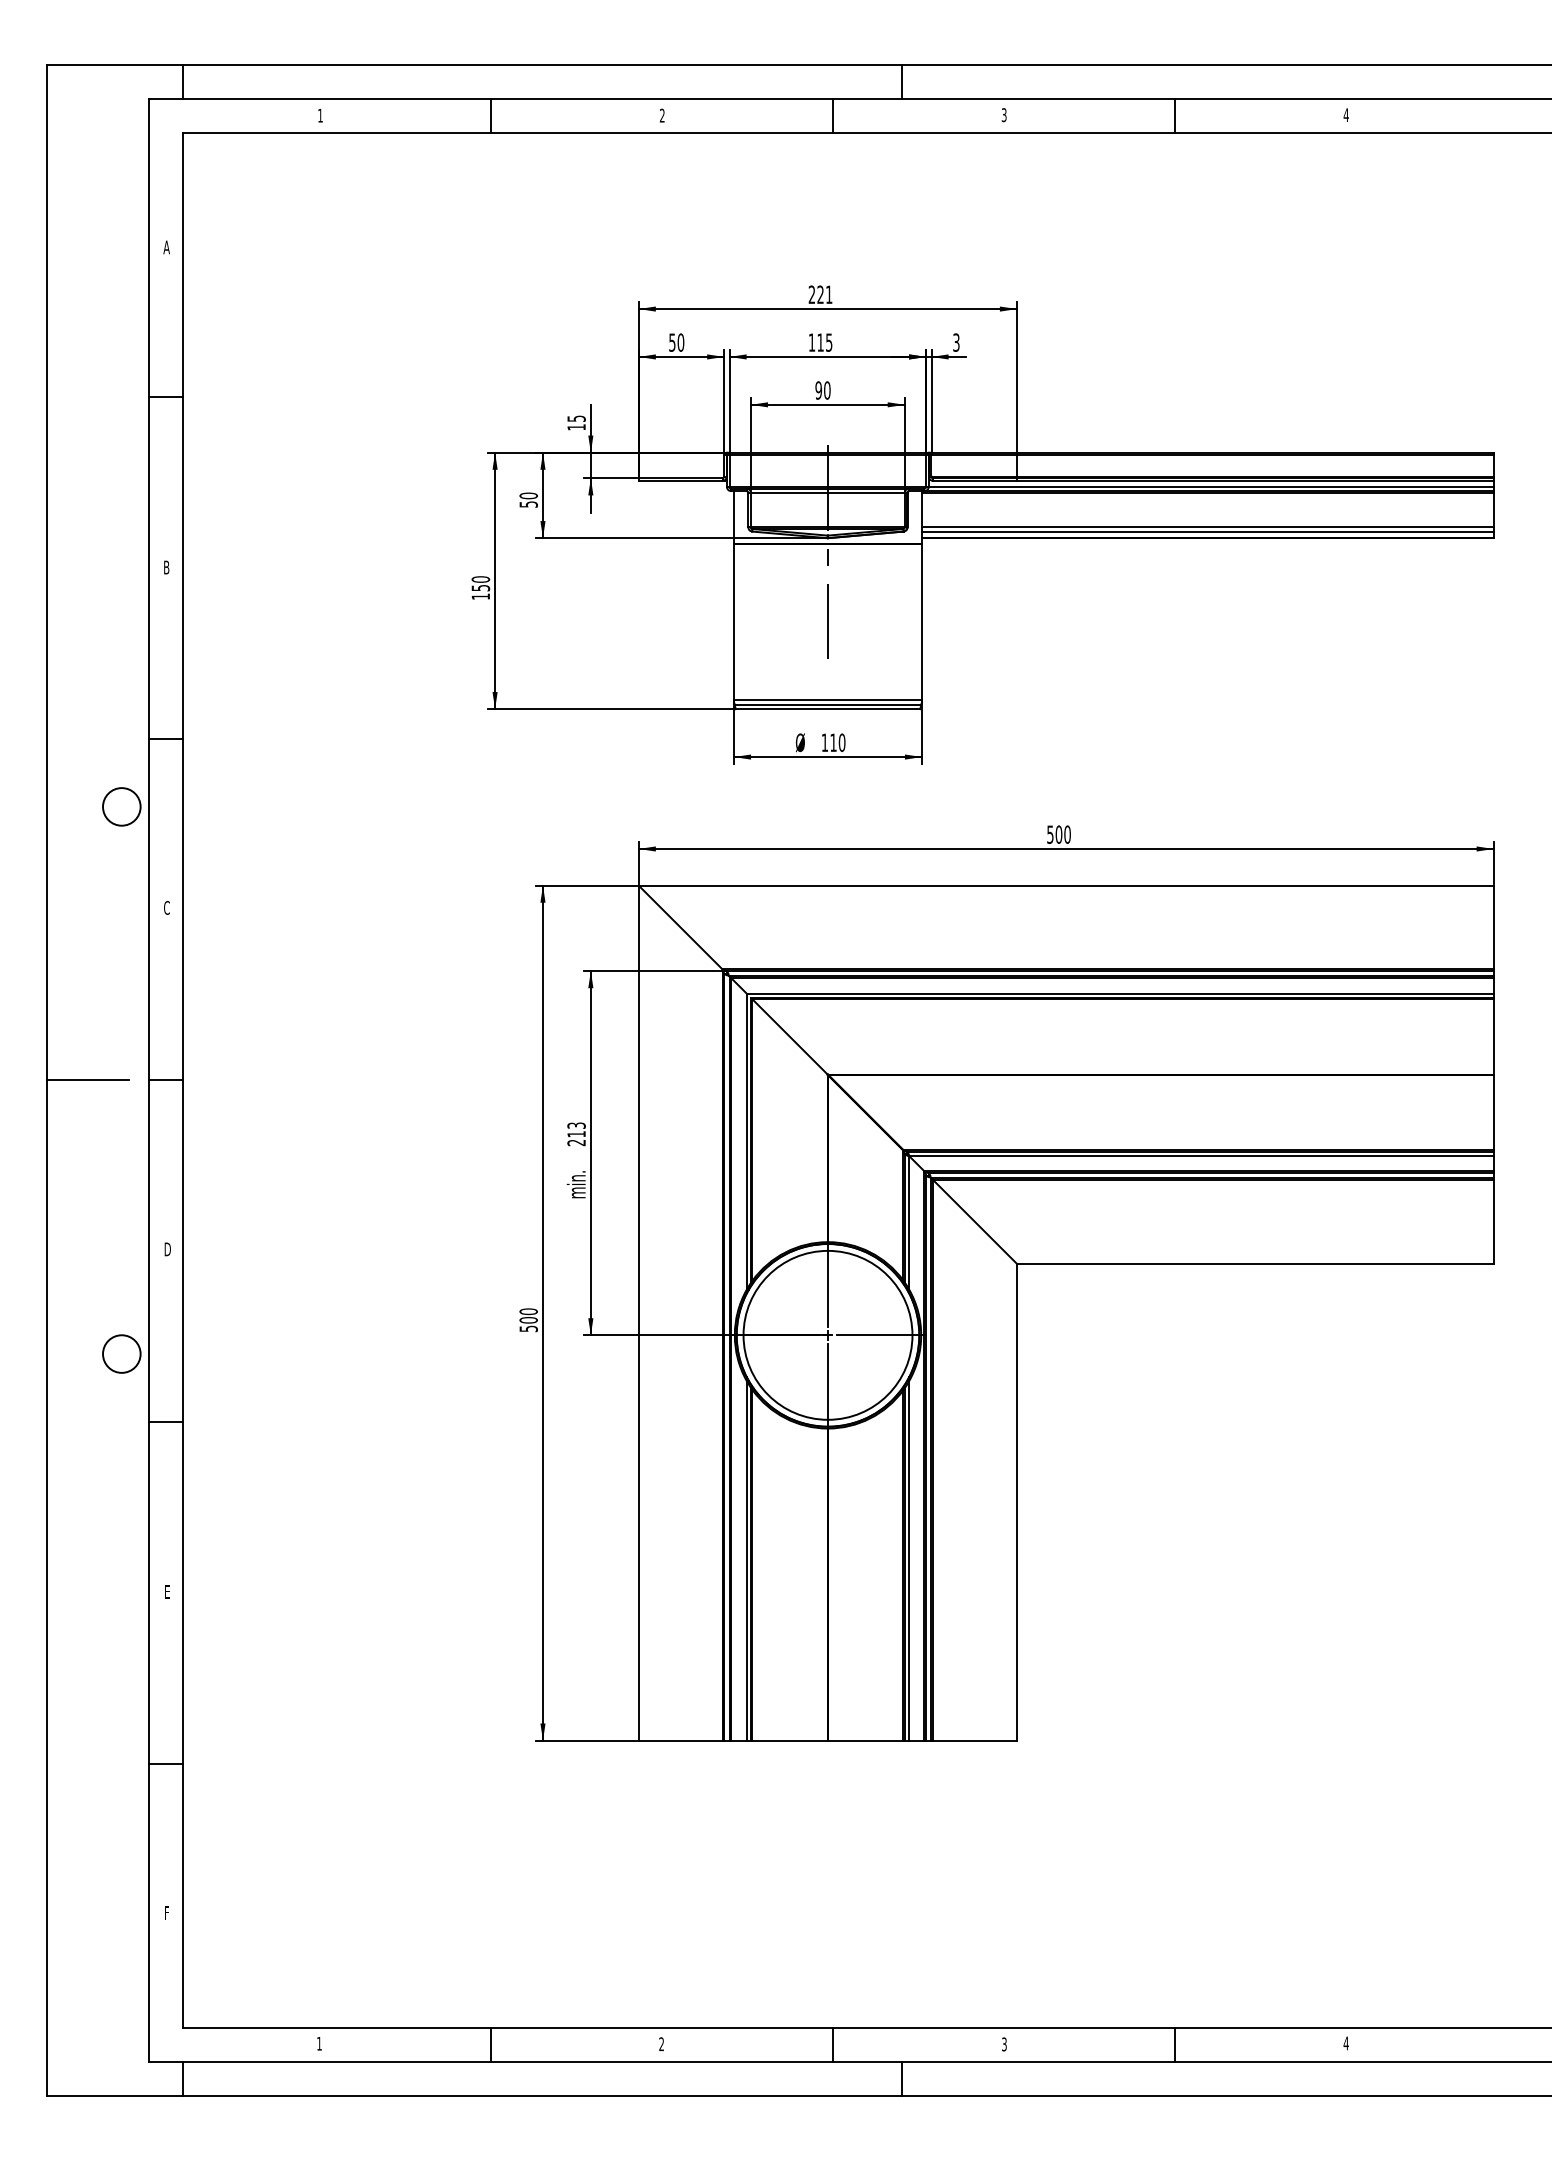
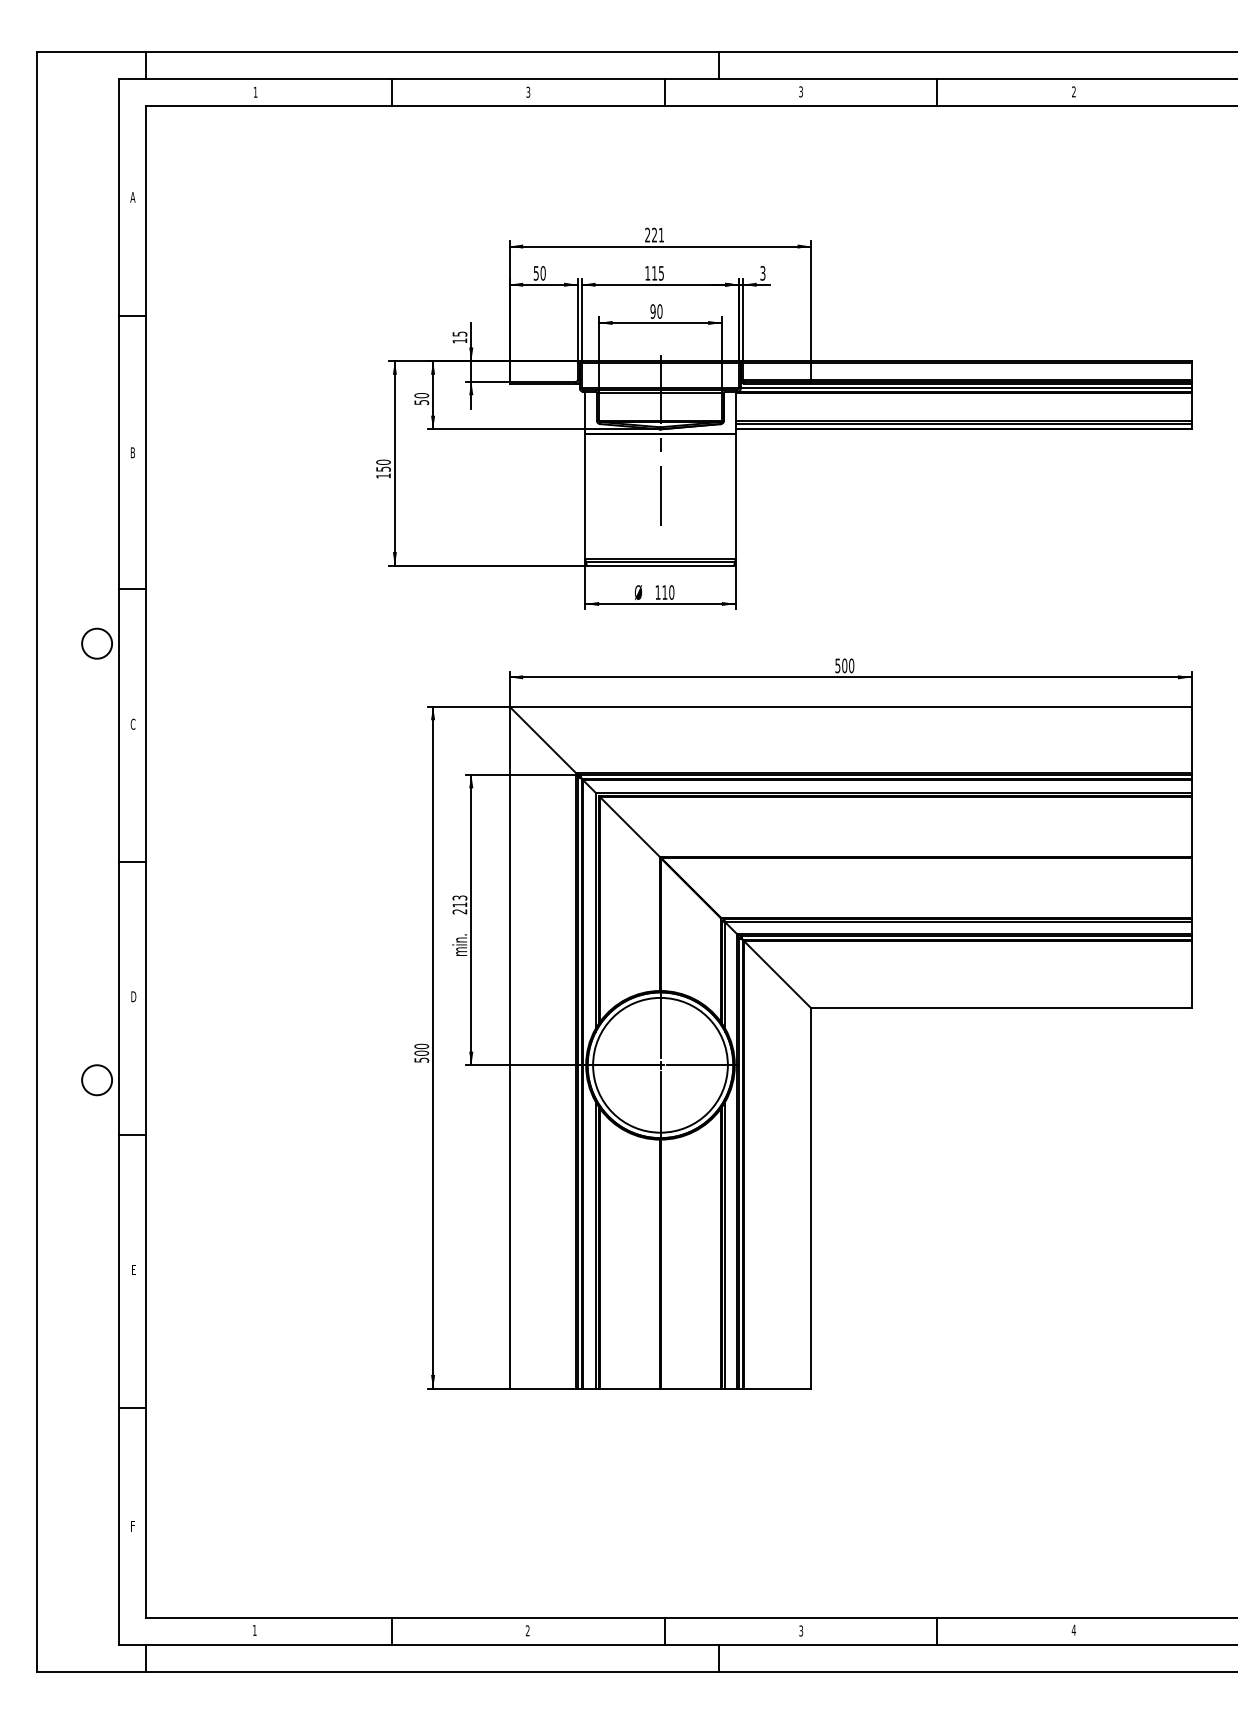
text: (1345, 114) -> (1073, 91), 4 -> 2
text: (662, 115) -> (528, 92), 2 -> 3
line: (87, 1081) -> (69, 862), removed

